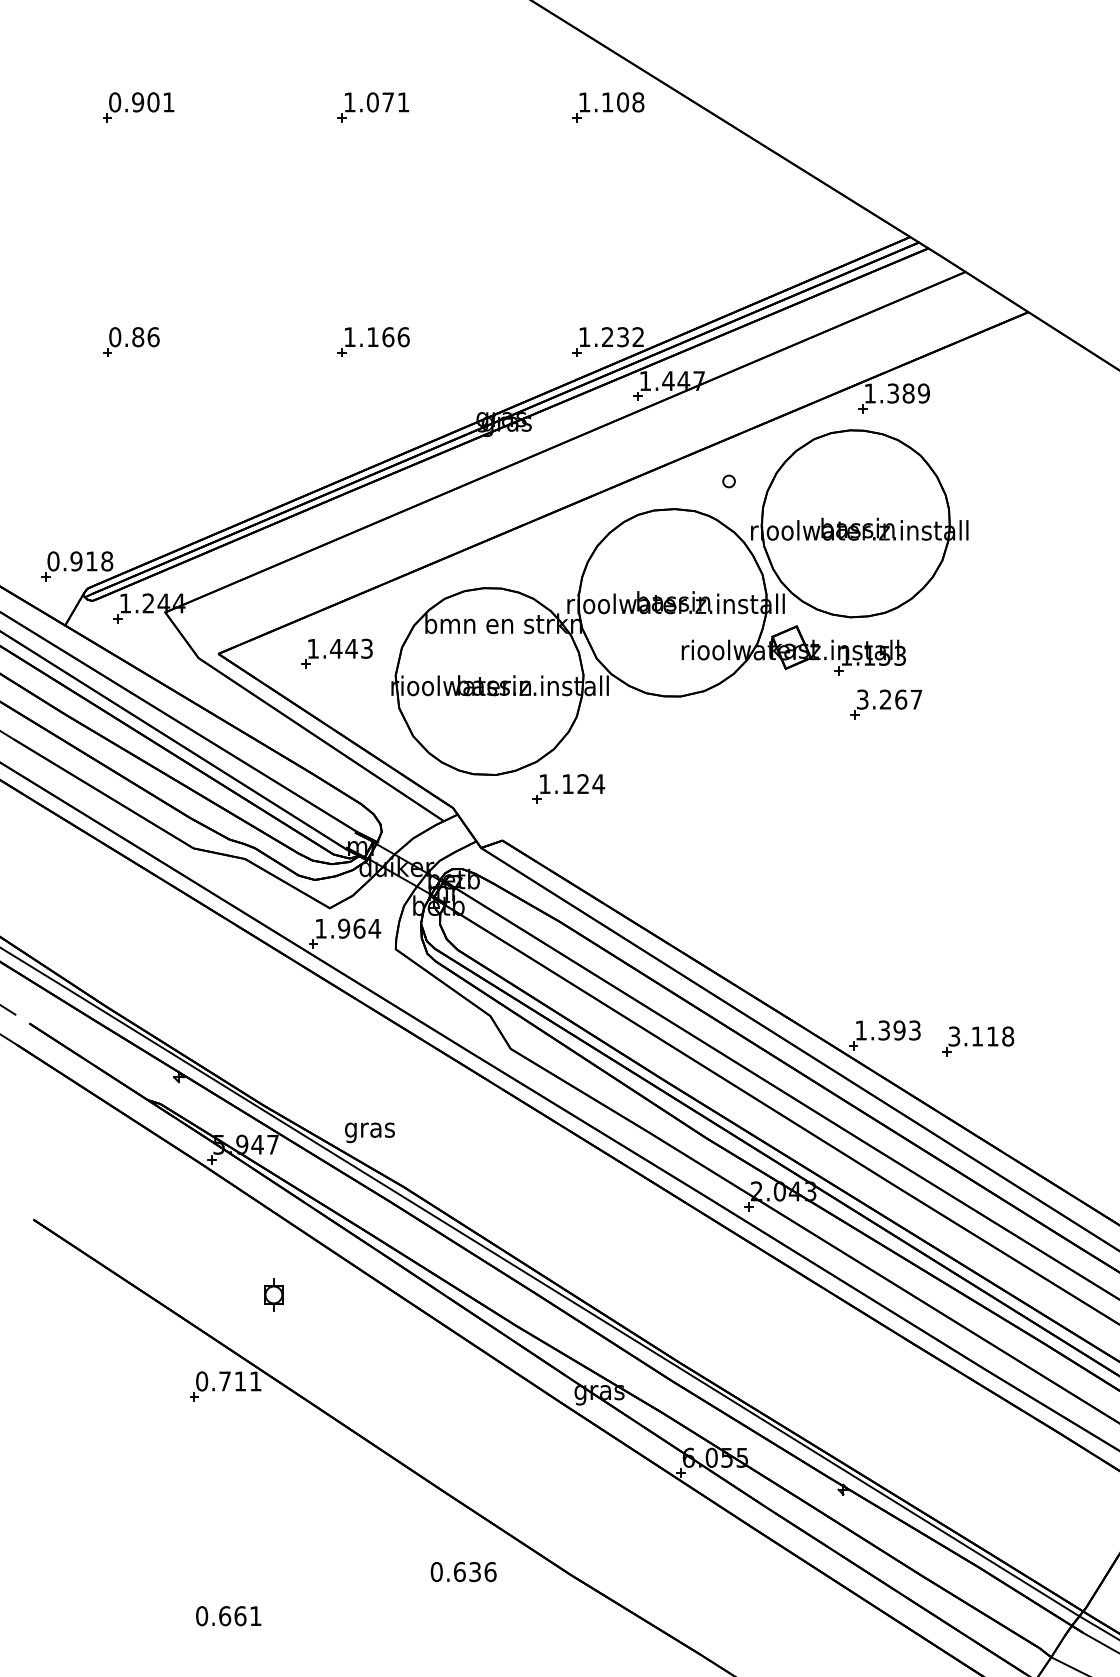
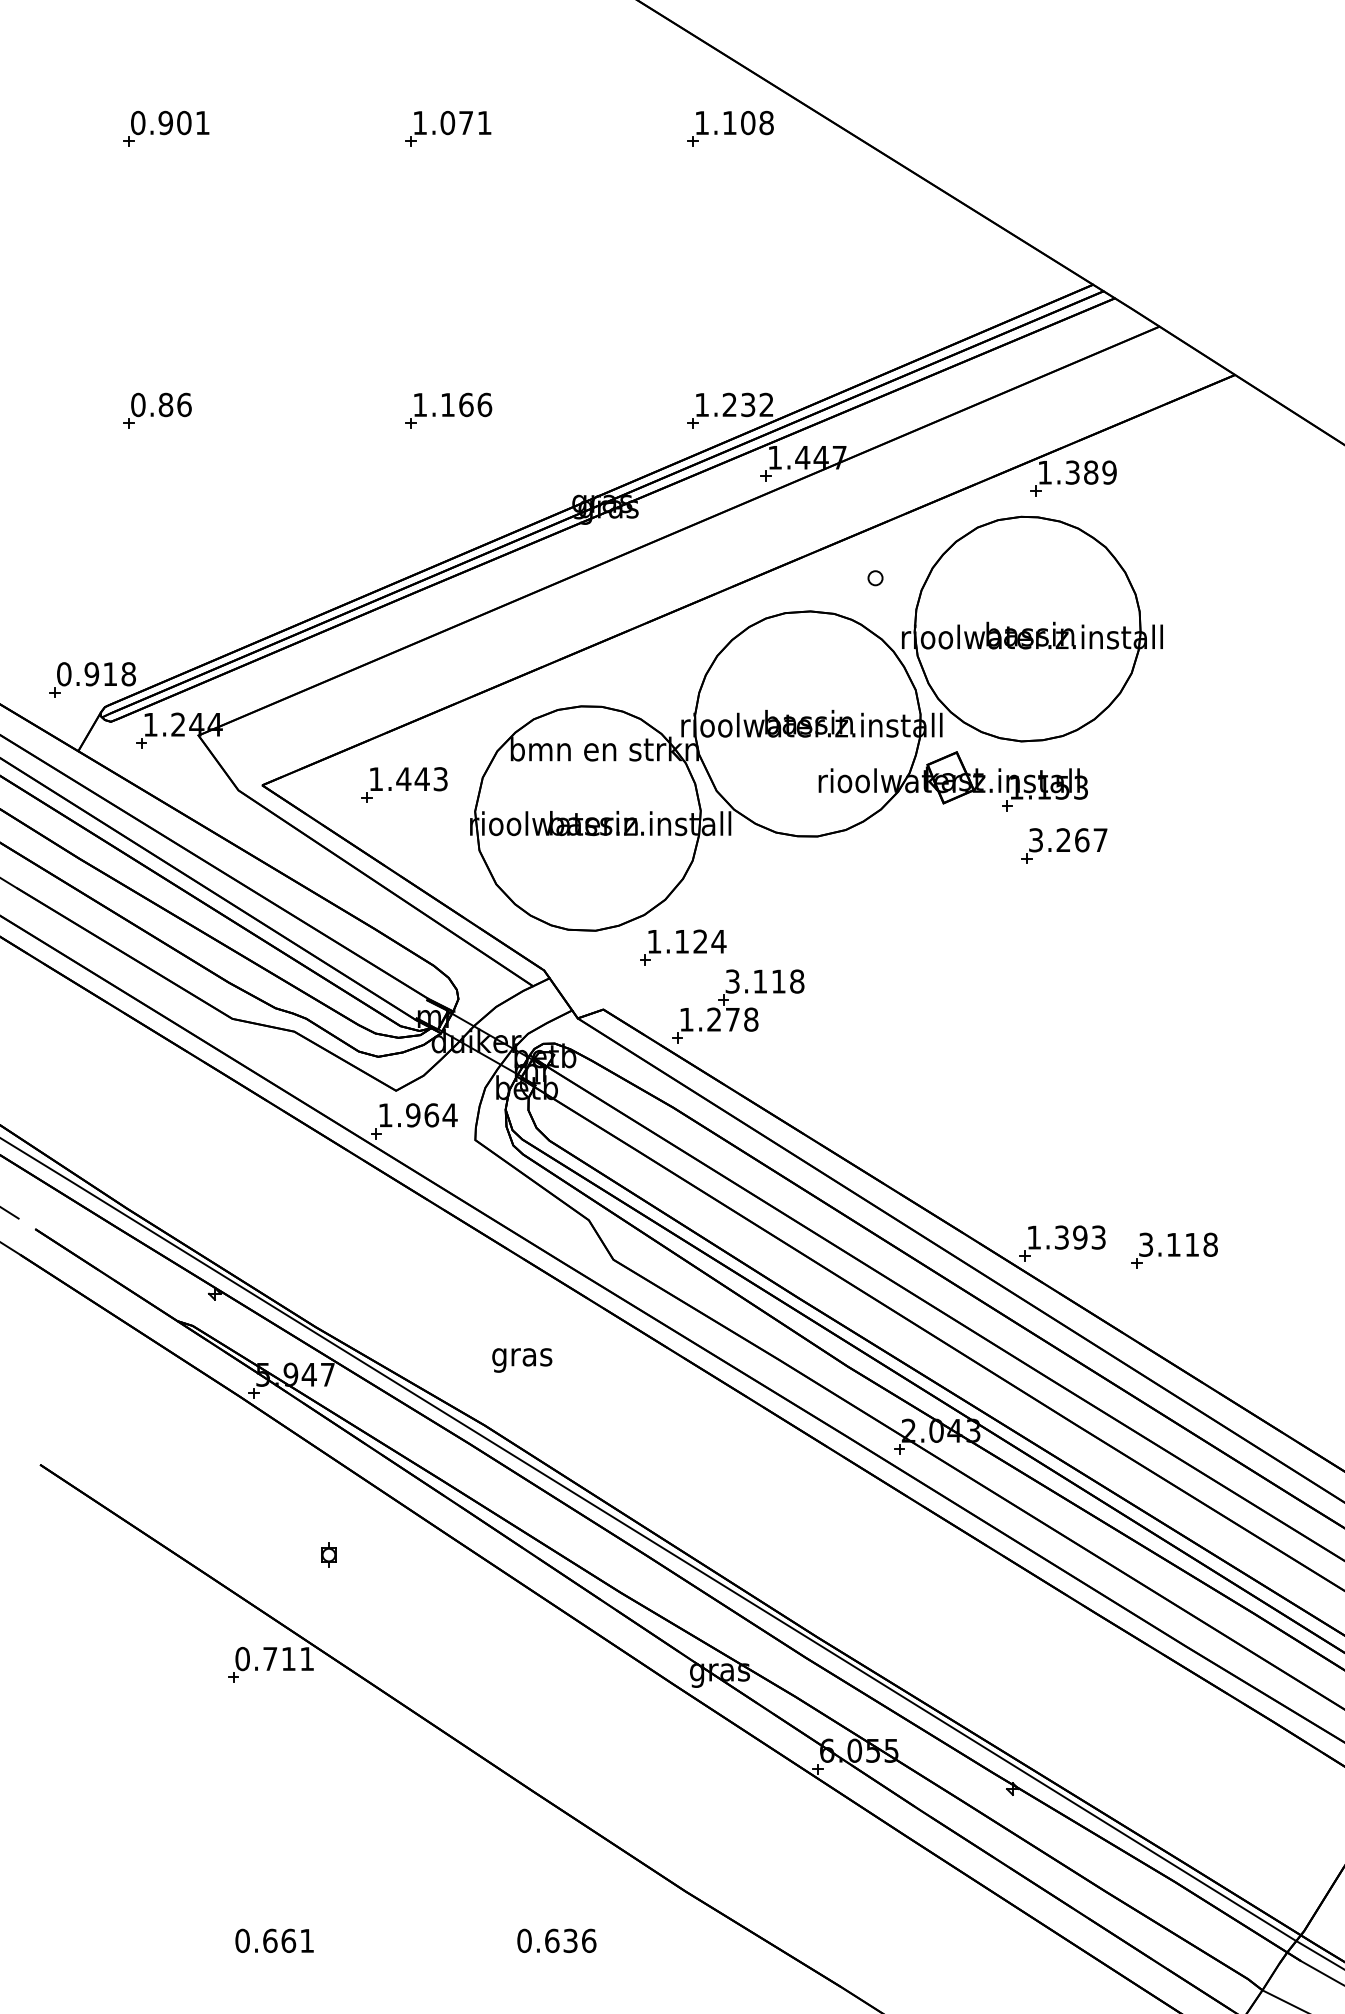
part: (614, 838) -> (738, 1006), added
text: (370, 1132) -> (522, 1360), moved
part: (273, 1294) -> (328, 1554), size x0.62
text: (463, 1571) -> (556, 1940), moved

